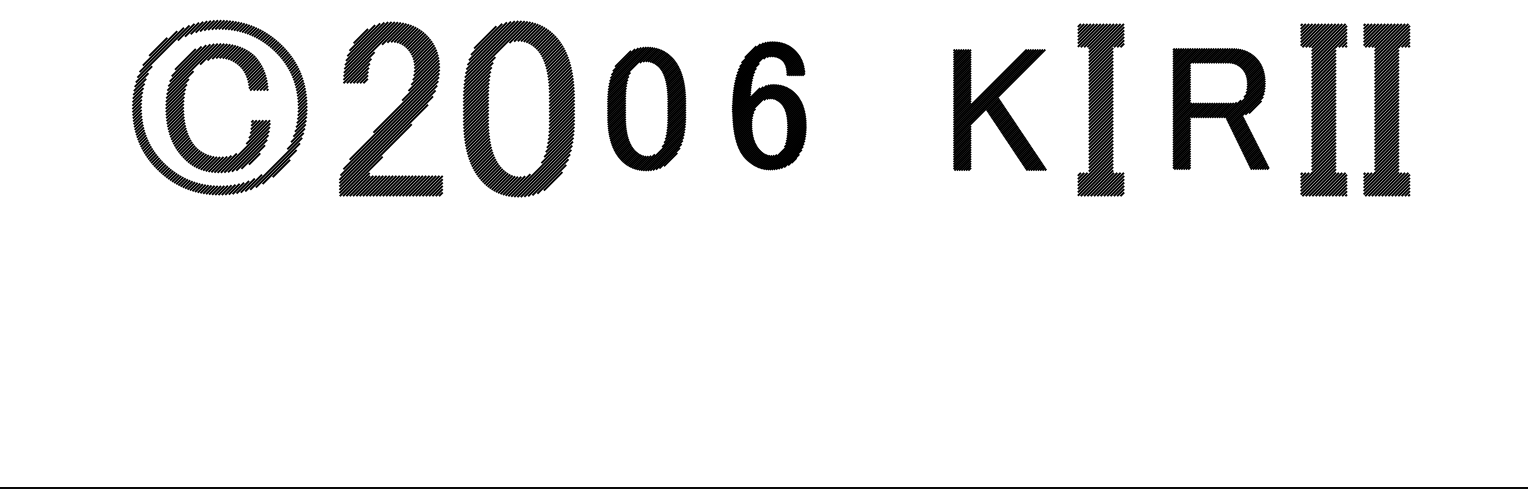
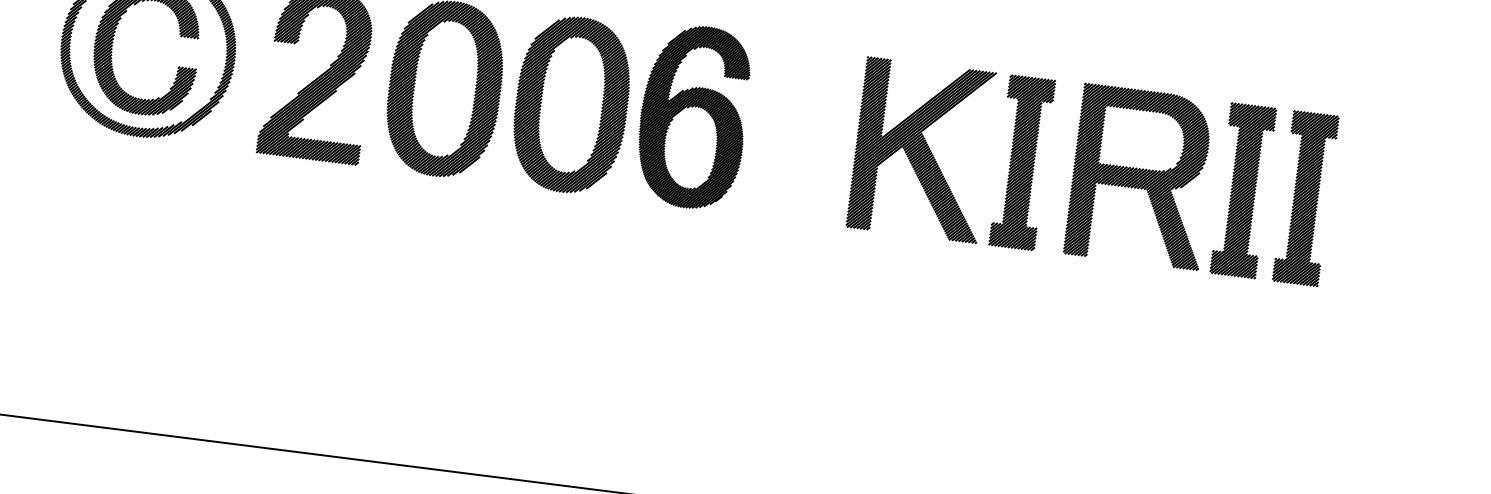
part: (769, 105) -> (693, 116), size x1.43
part: (646, 108) -> (571, 104), size x1.43
part: (1220, 108) -> (1141, 176), size x1.43
part: (999, 109) -> (921, 149), size x1.43

